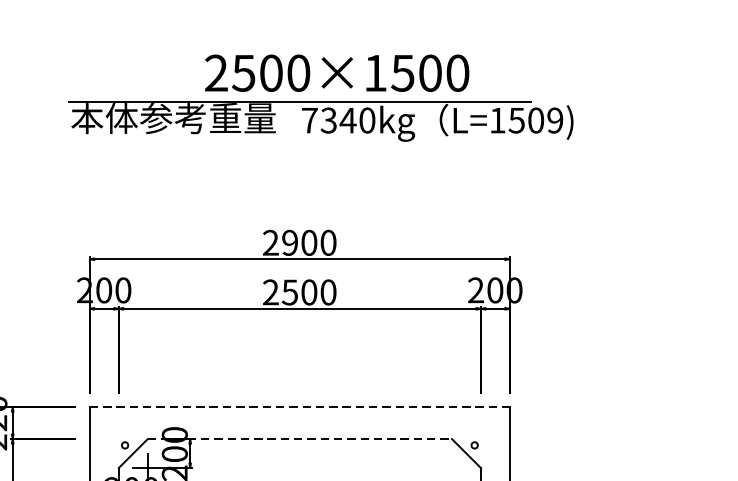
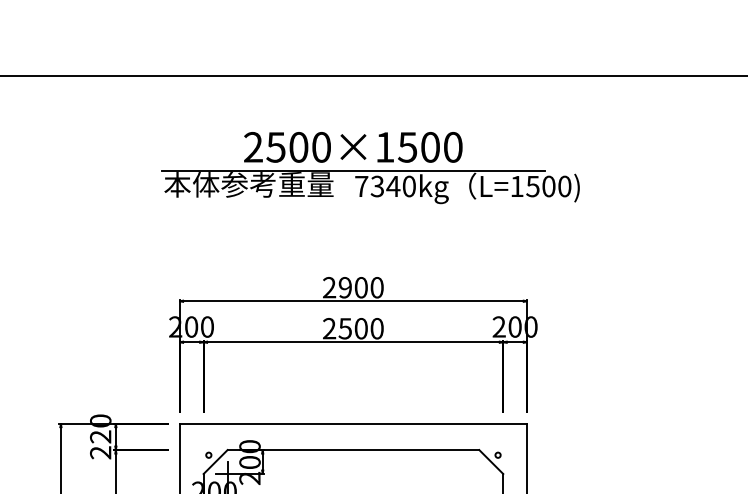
text: (337, 73) -> (353, 147), moved
text: (554, 120) -> (564, 186), L=1509) -> L=1500)
line: (299, 407) -> (353, 423), dashed -> solid
line: (299, 439) -> (353, 450), dashed -> solid

